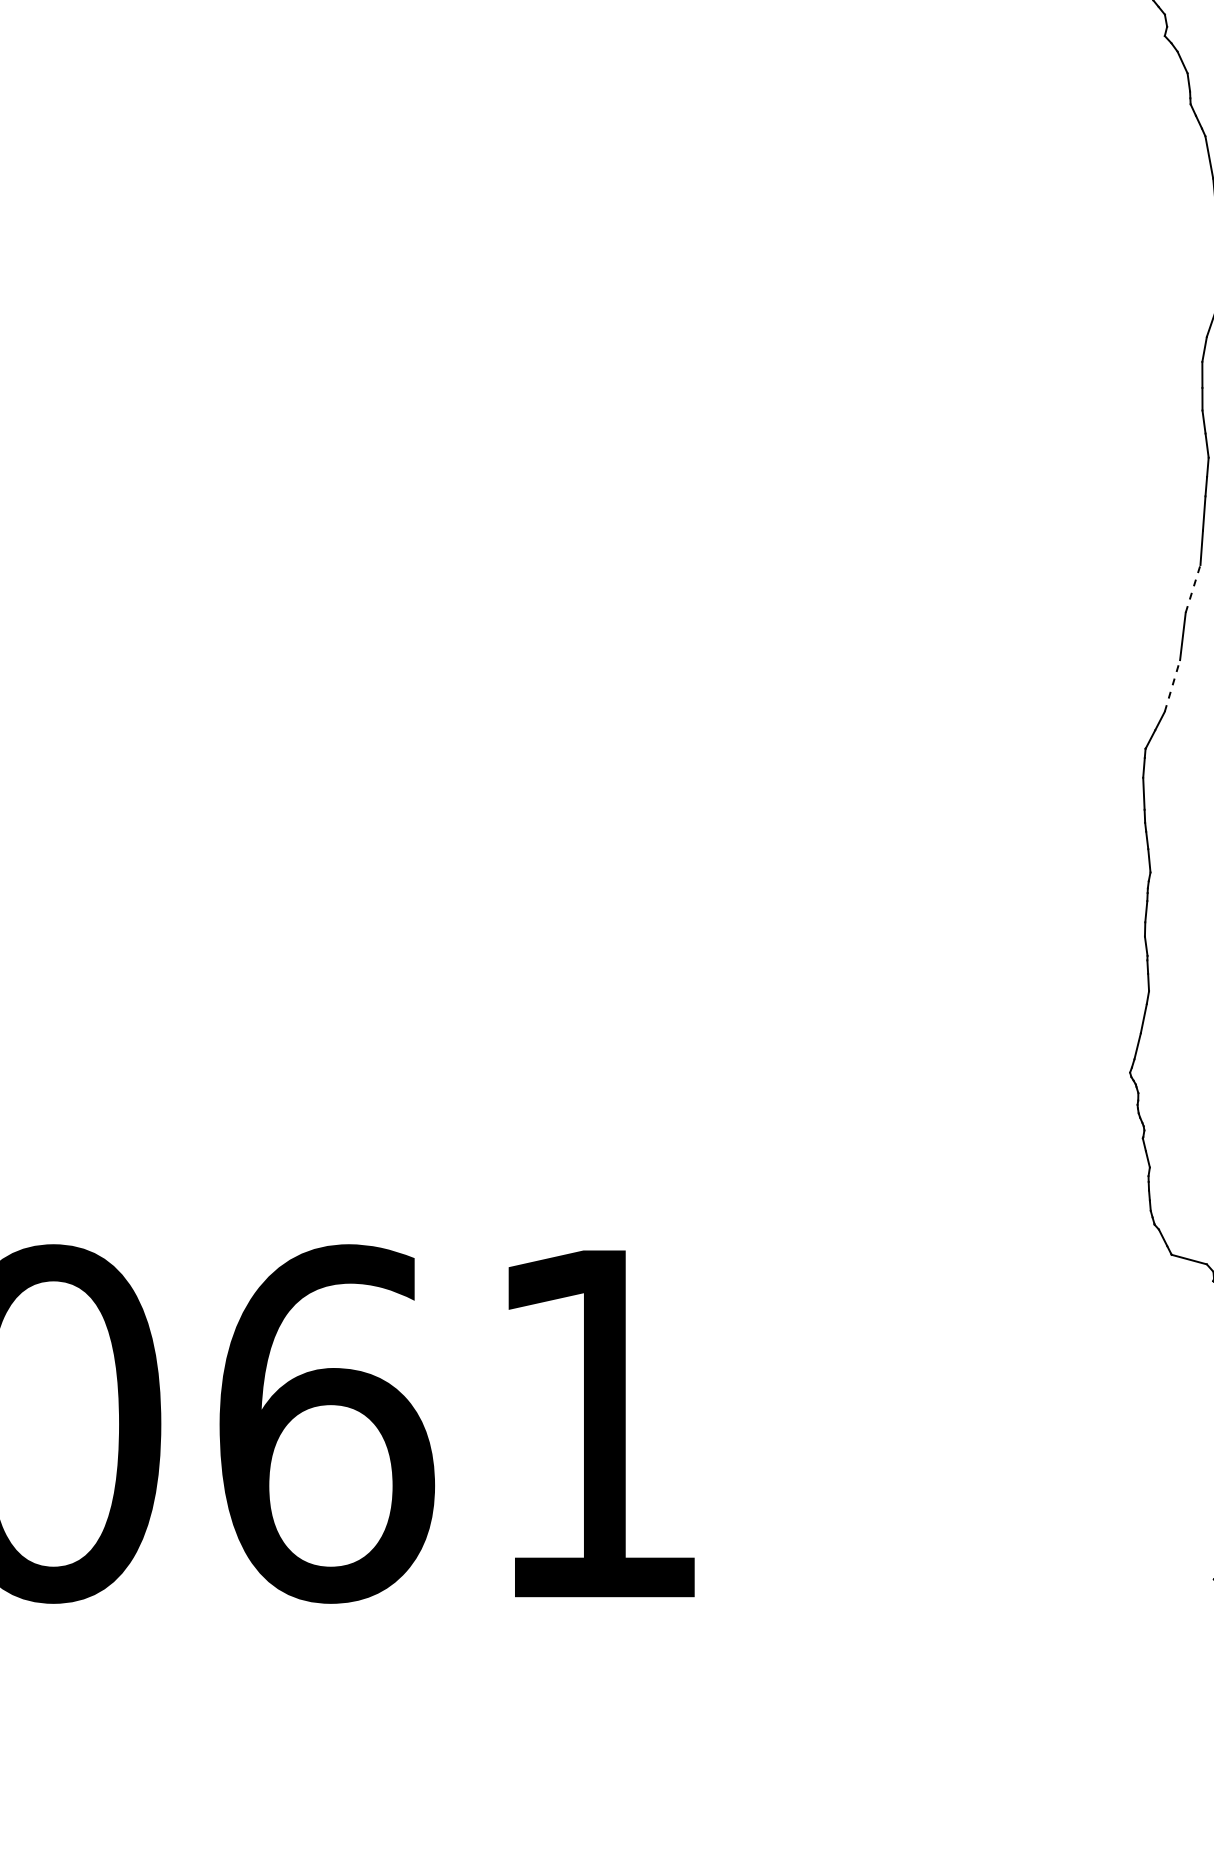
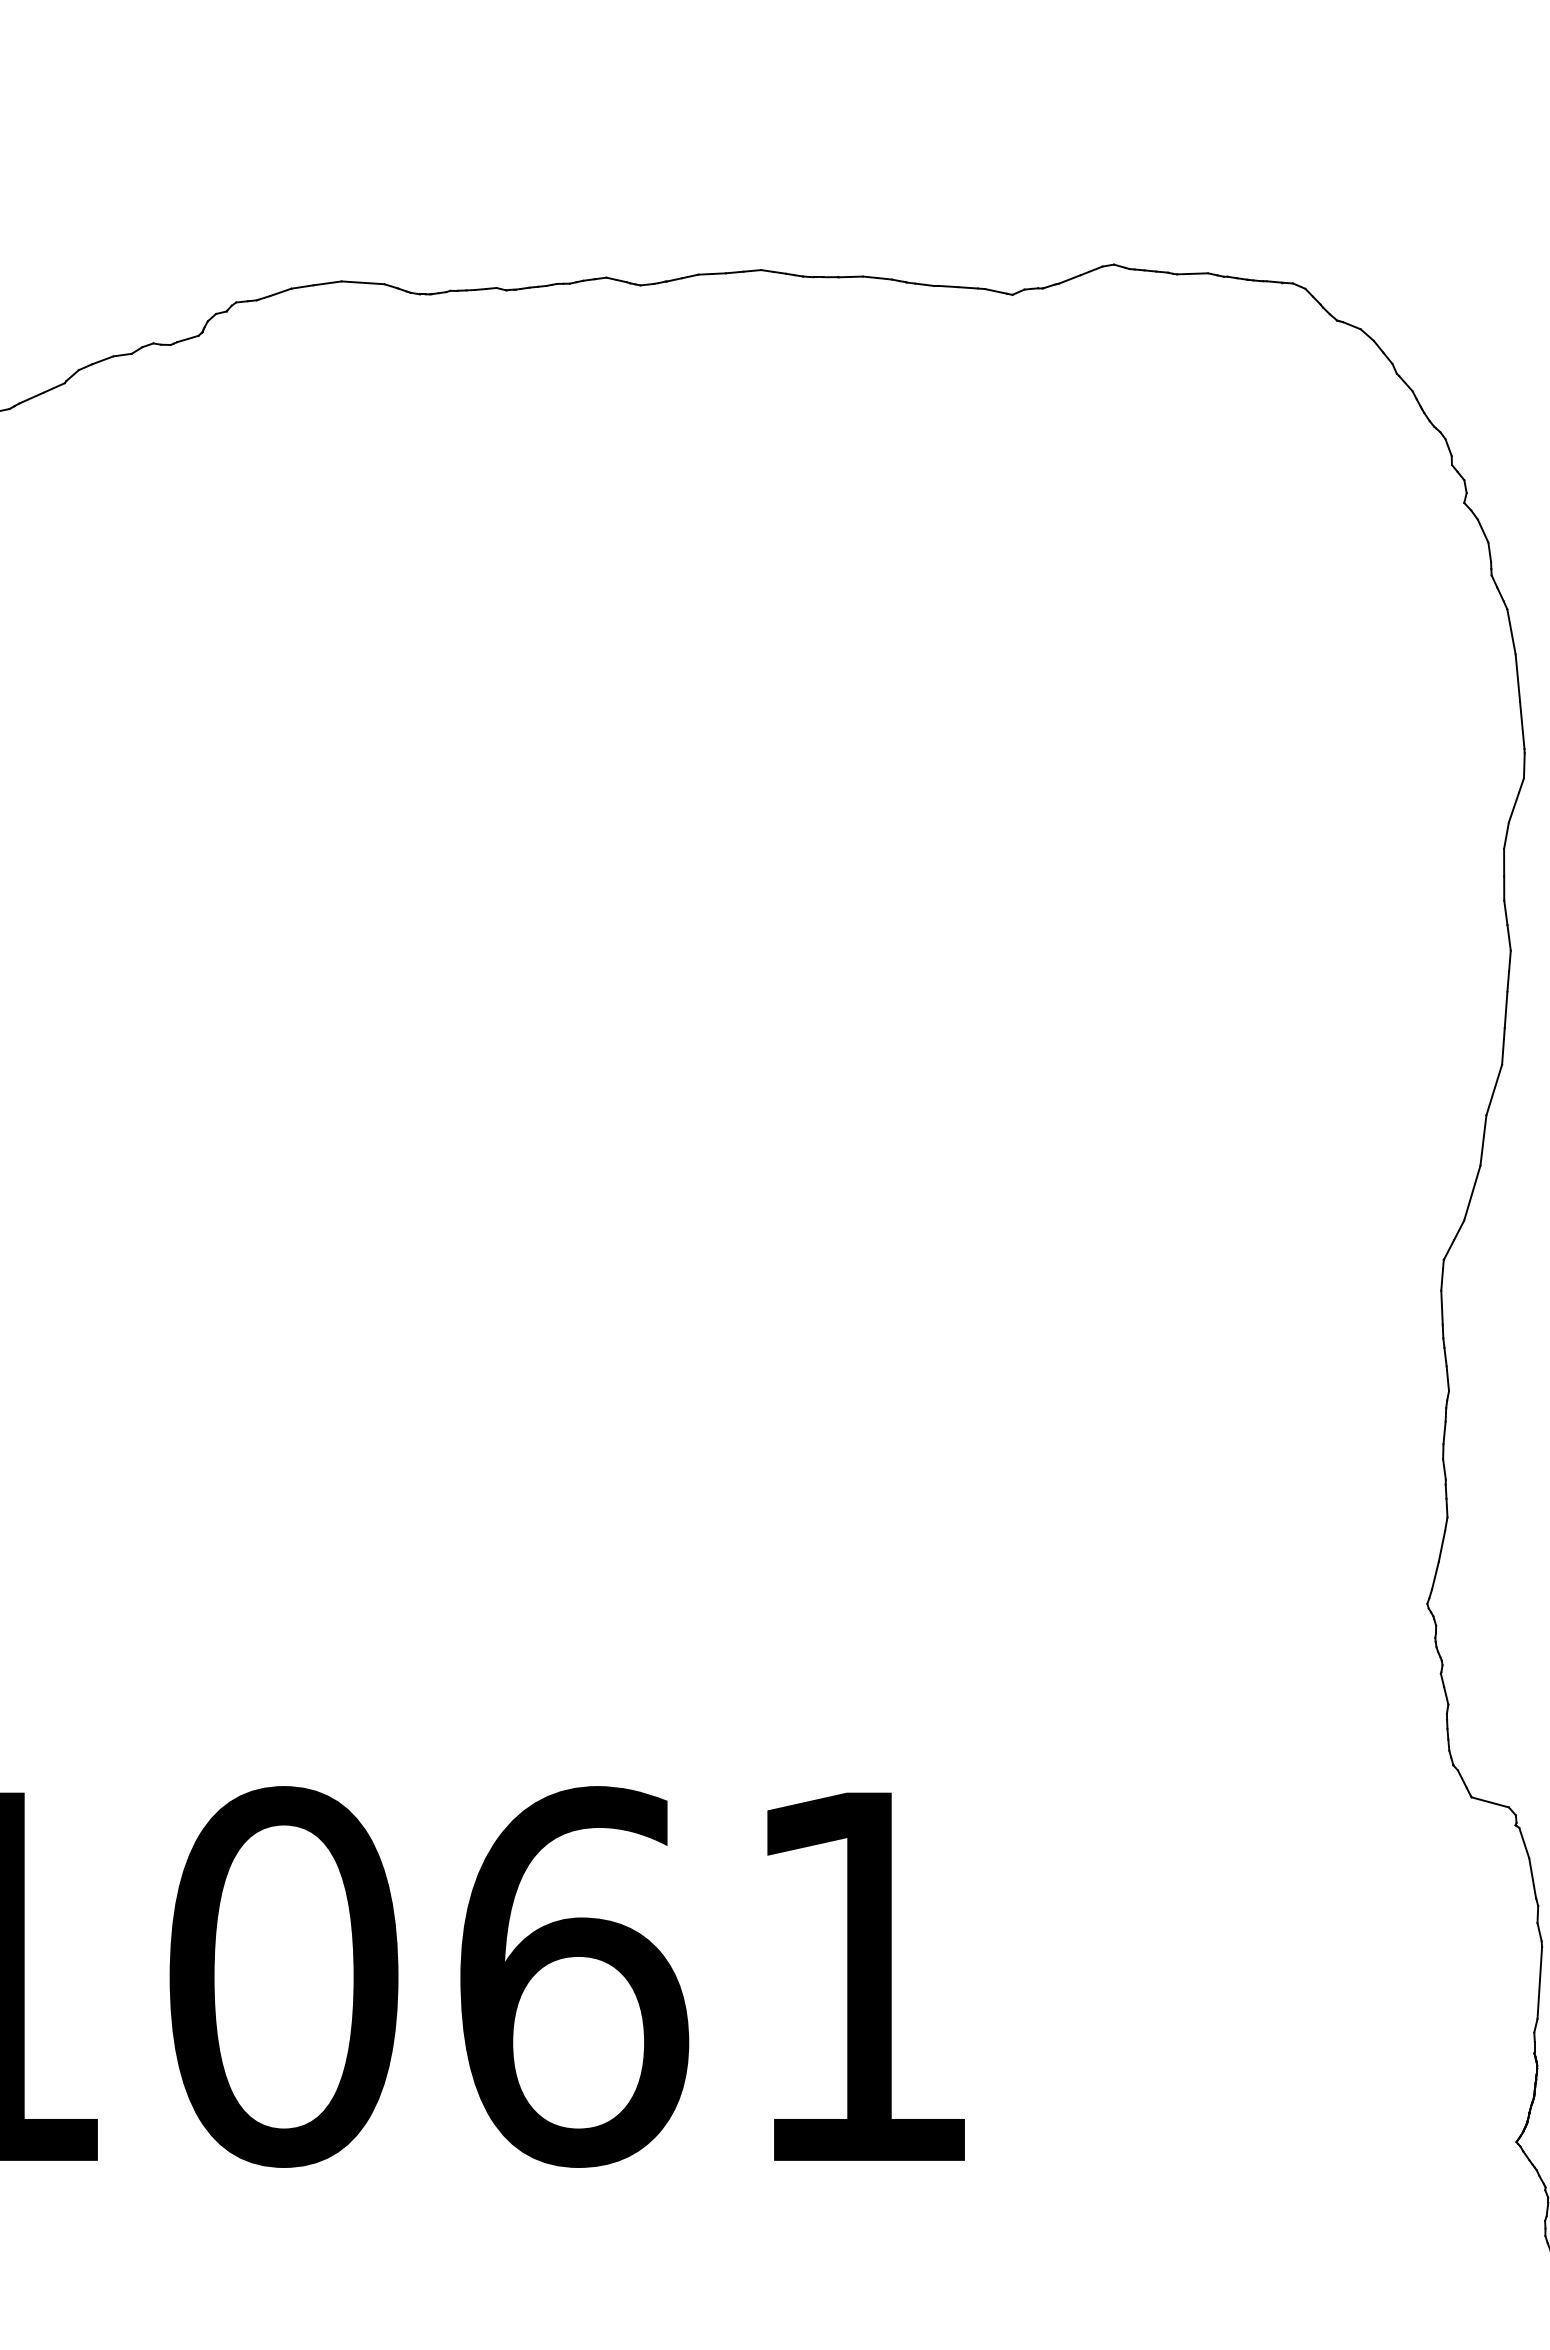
line: (1193, 589) -> (1494, 1090), dashed -> solid
line: (1172, 686) -> (1472, 1193), dashed -> solid

